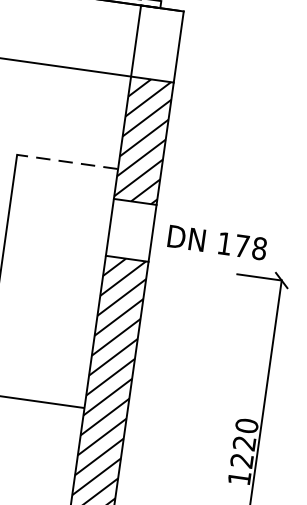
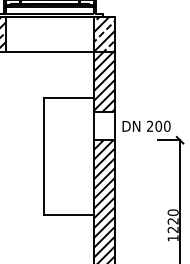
hatch: (156, 43) -> (103, 34), added
line: (66, 161) -> (68, 97), dashed -> solid
text: (241, 244) -> (158, 125), 178 -> 200

